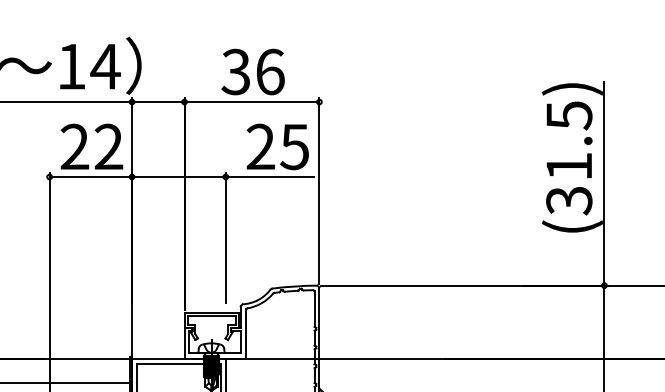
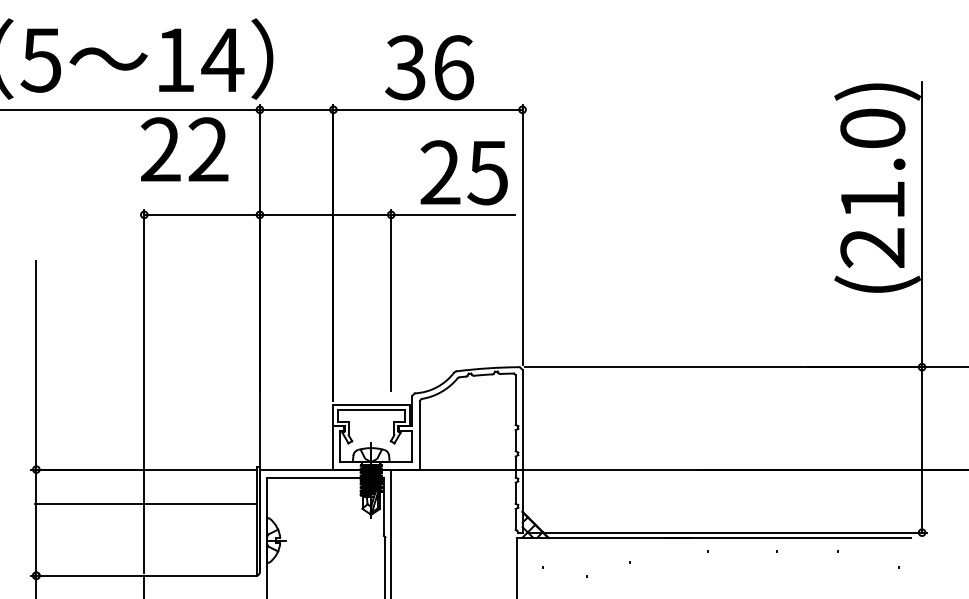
text: (91, 146) -> (184, 149), moved
text: (569, 158) -> (872, 188), (31.5) -> (21.0)

